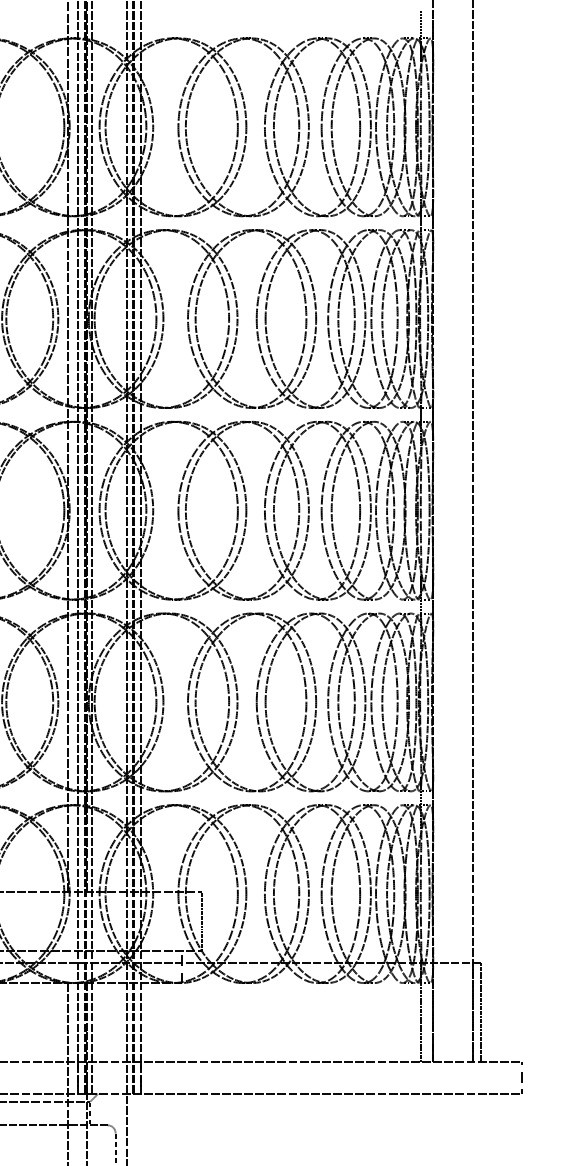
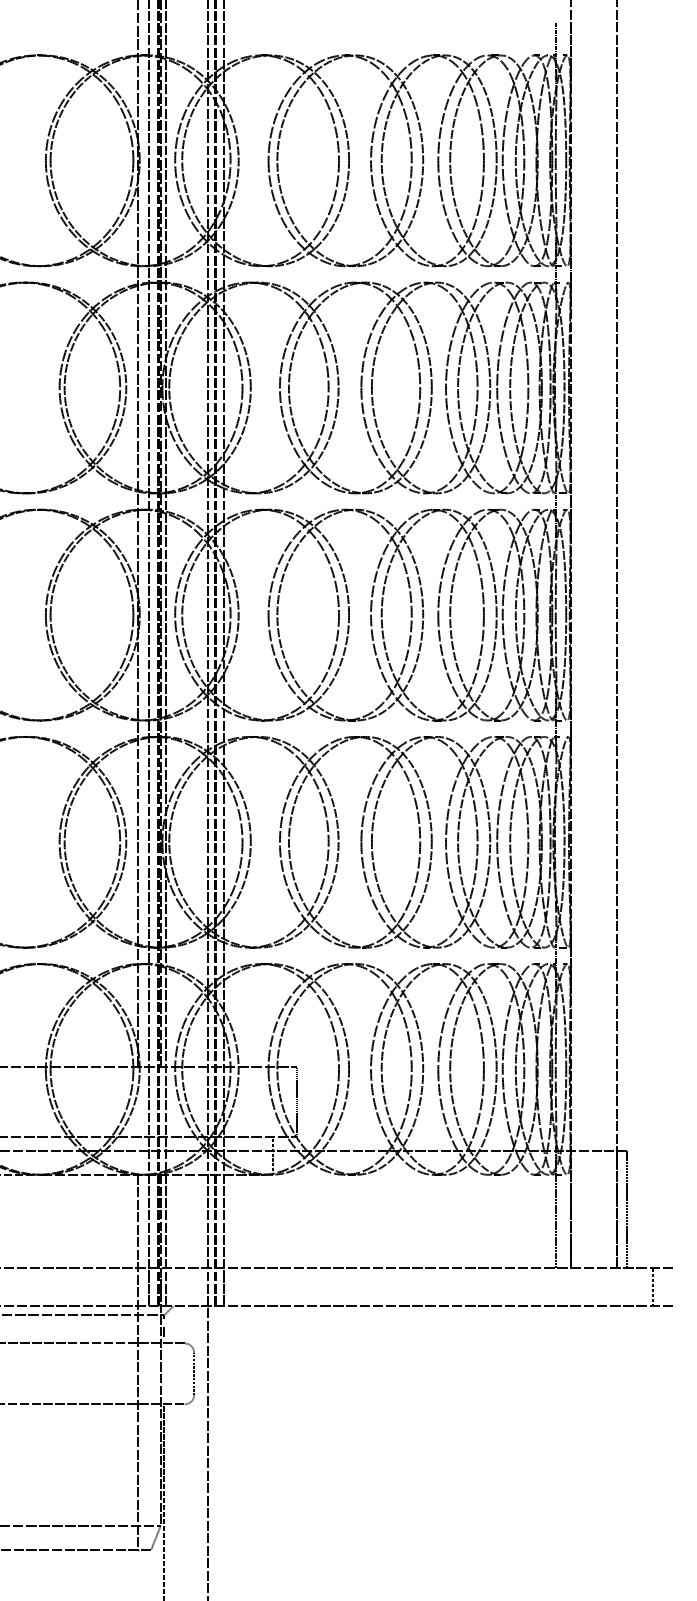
line: (521, 1077) -> (652, 1286), moved

